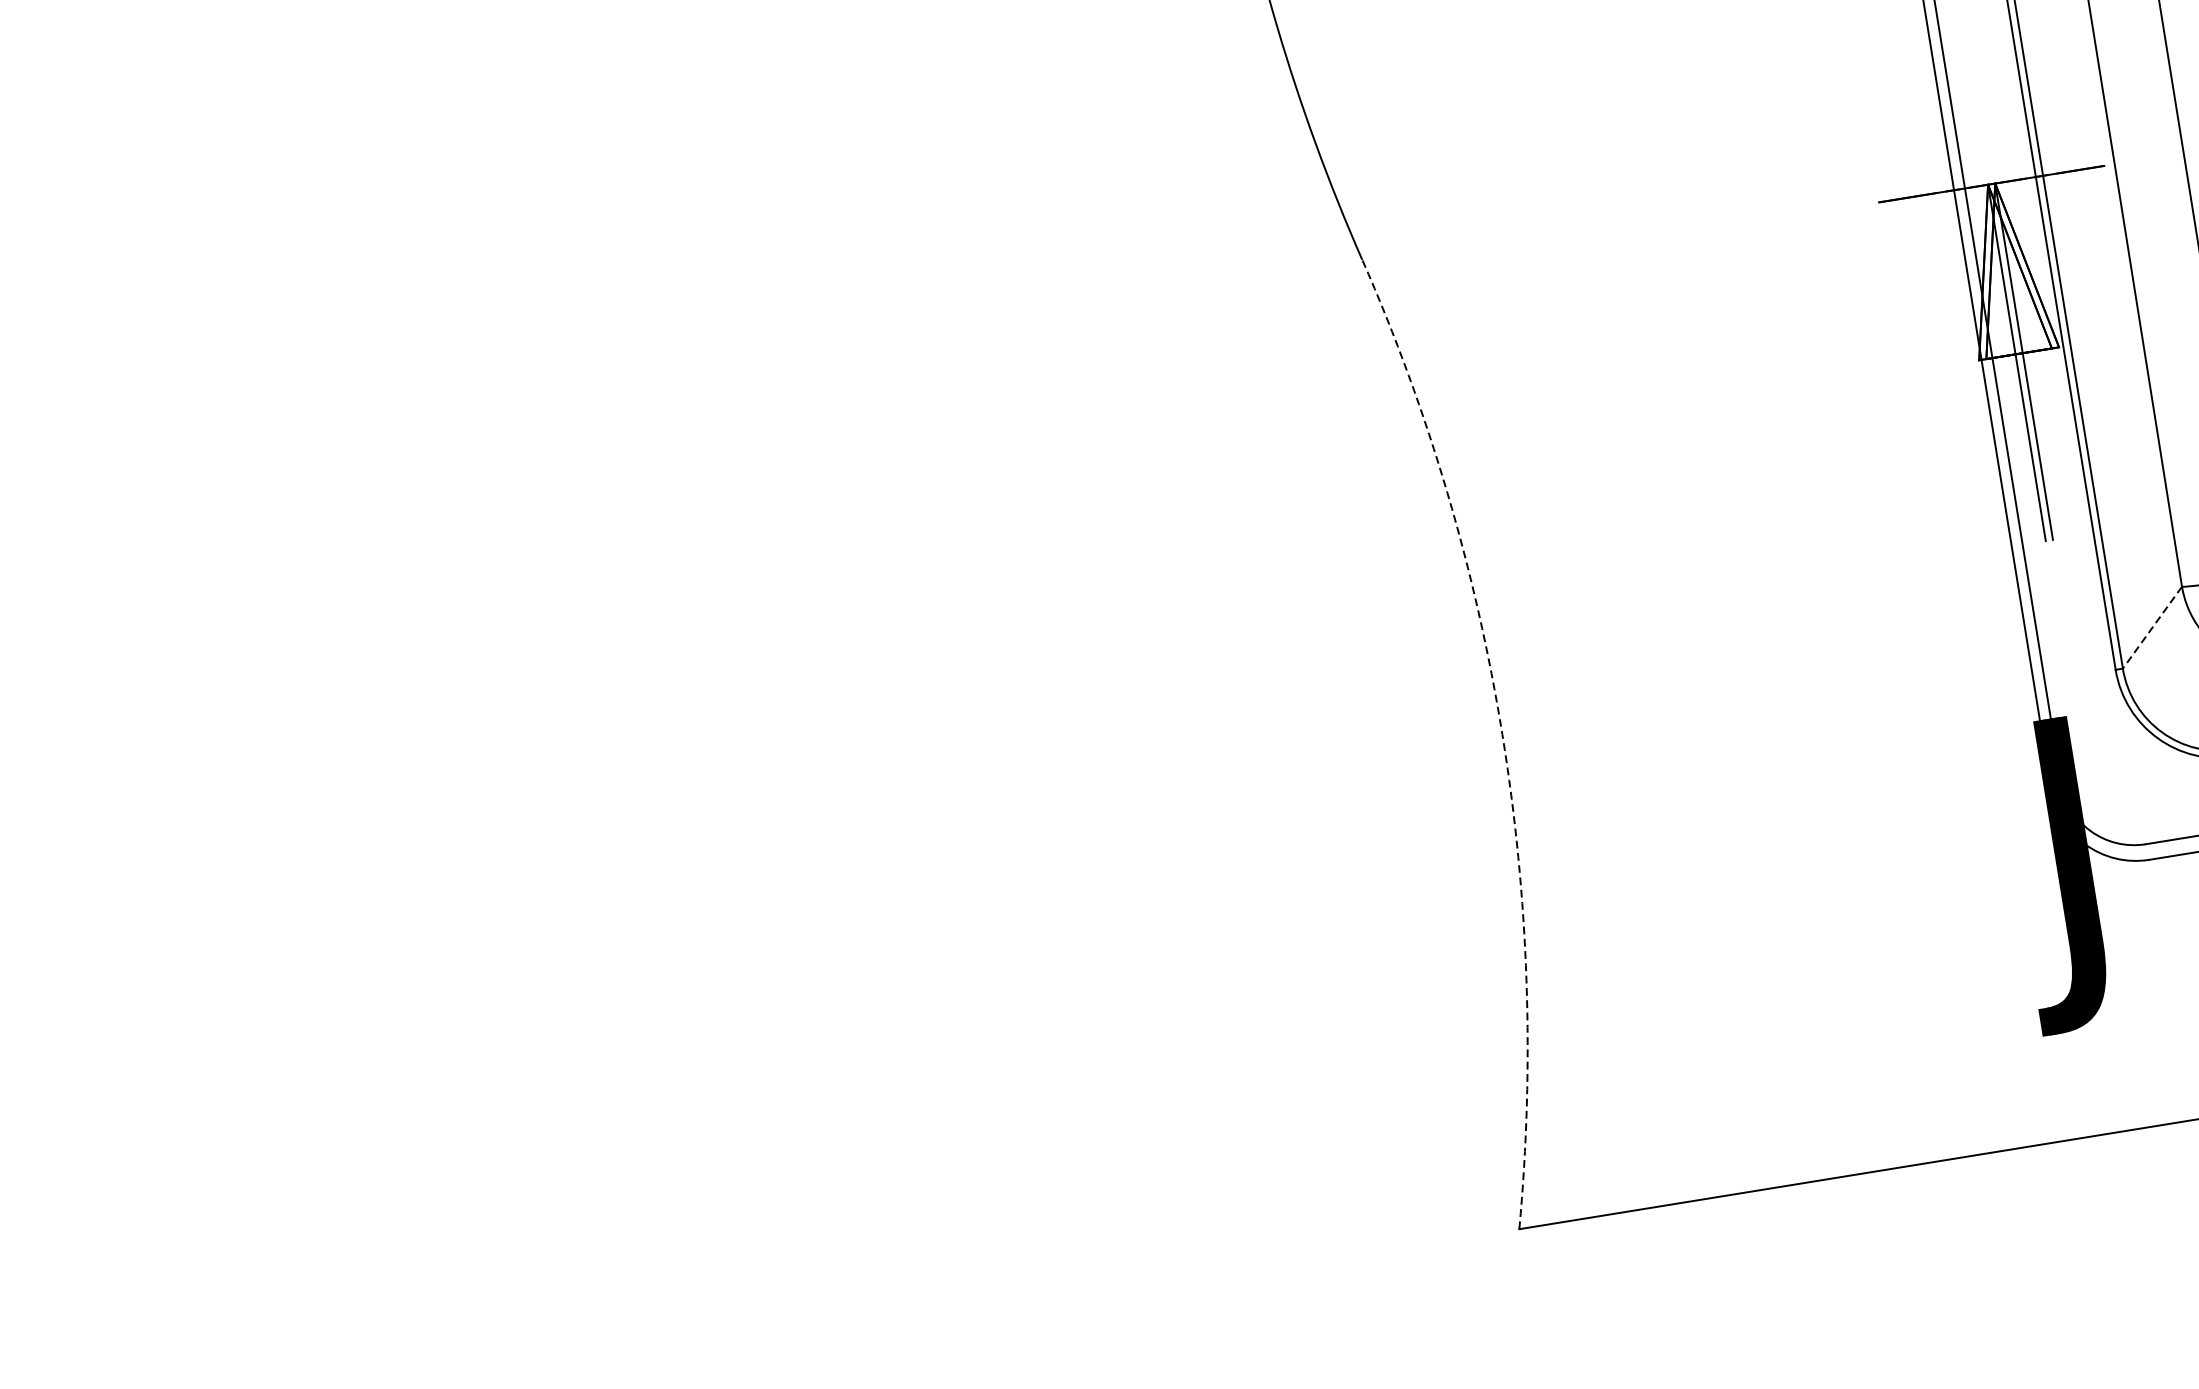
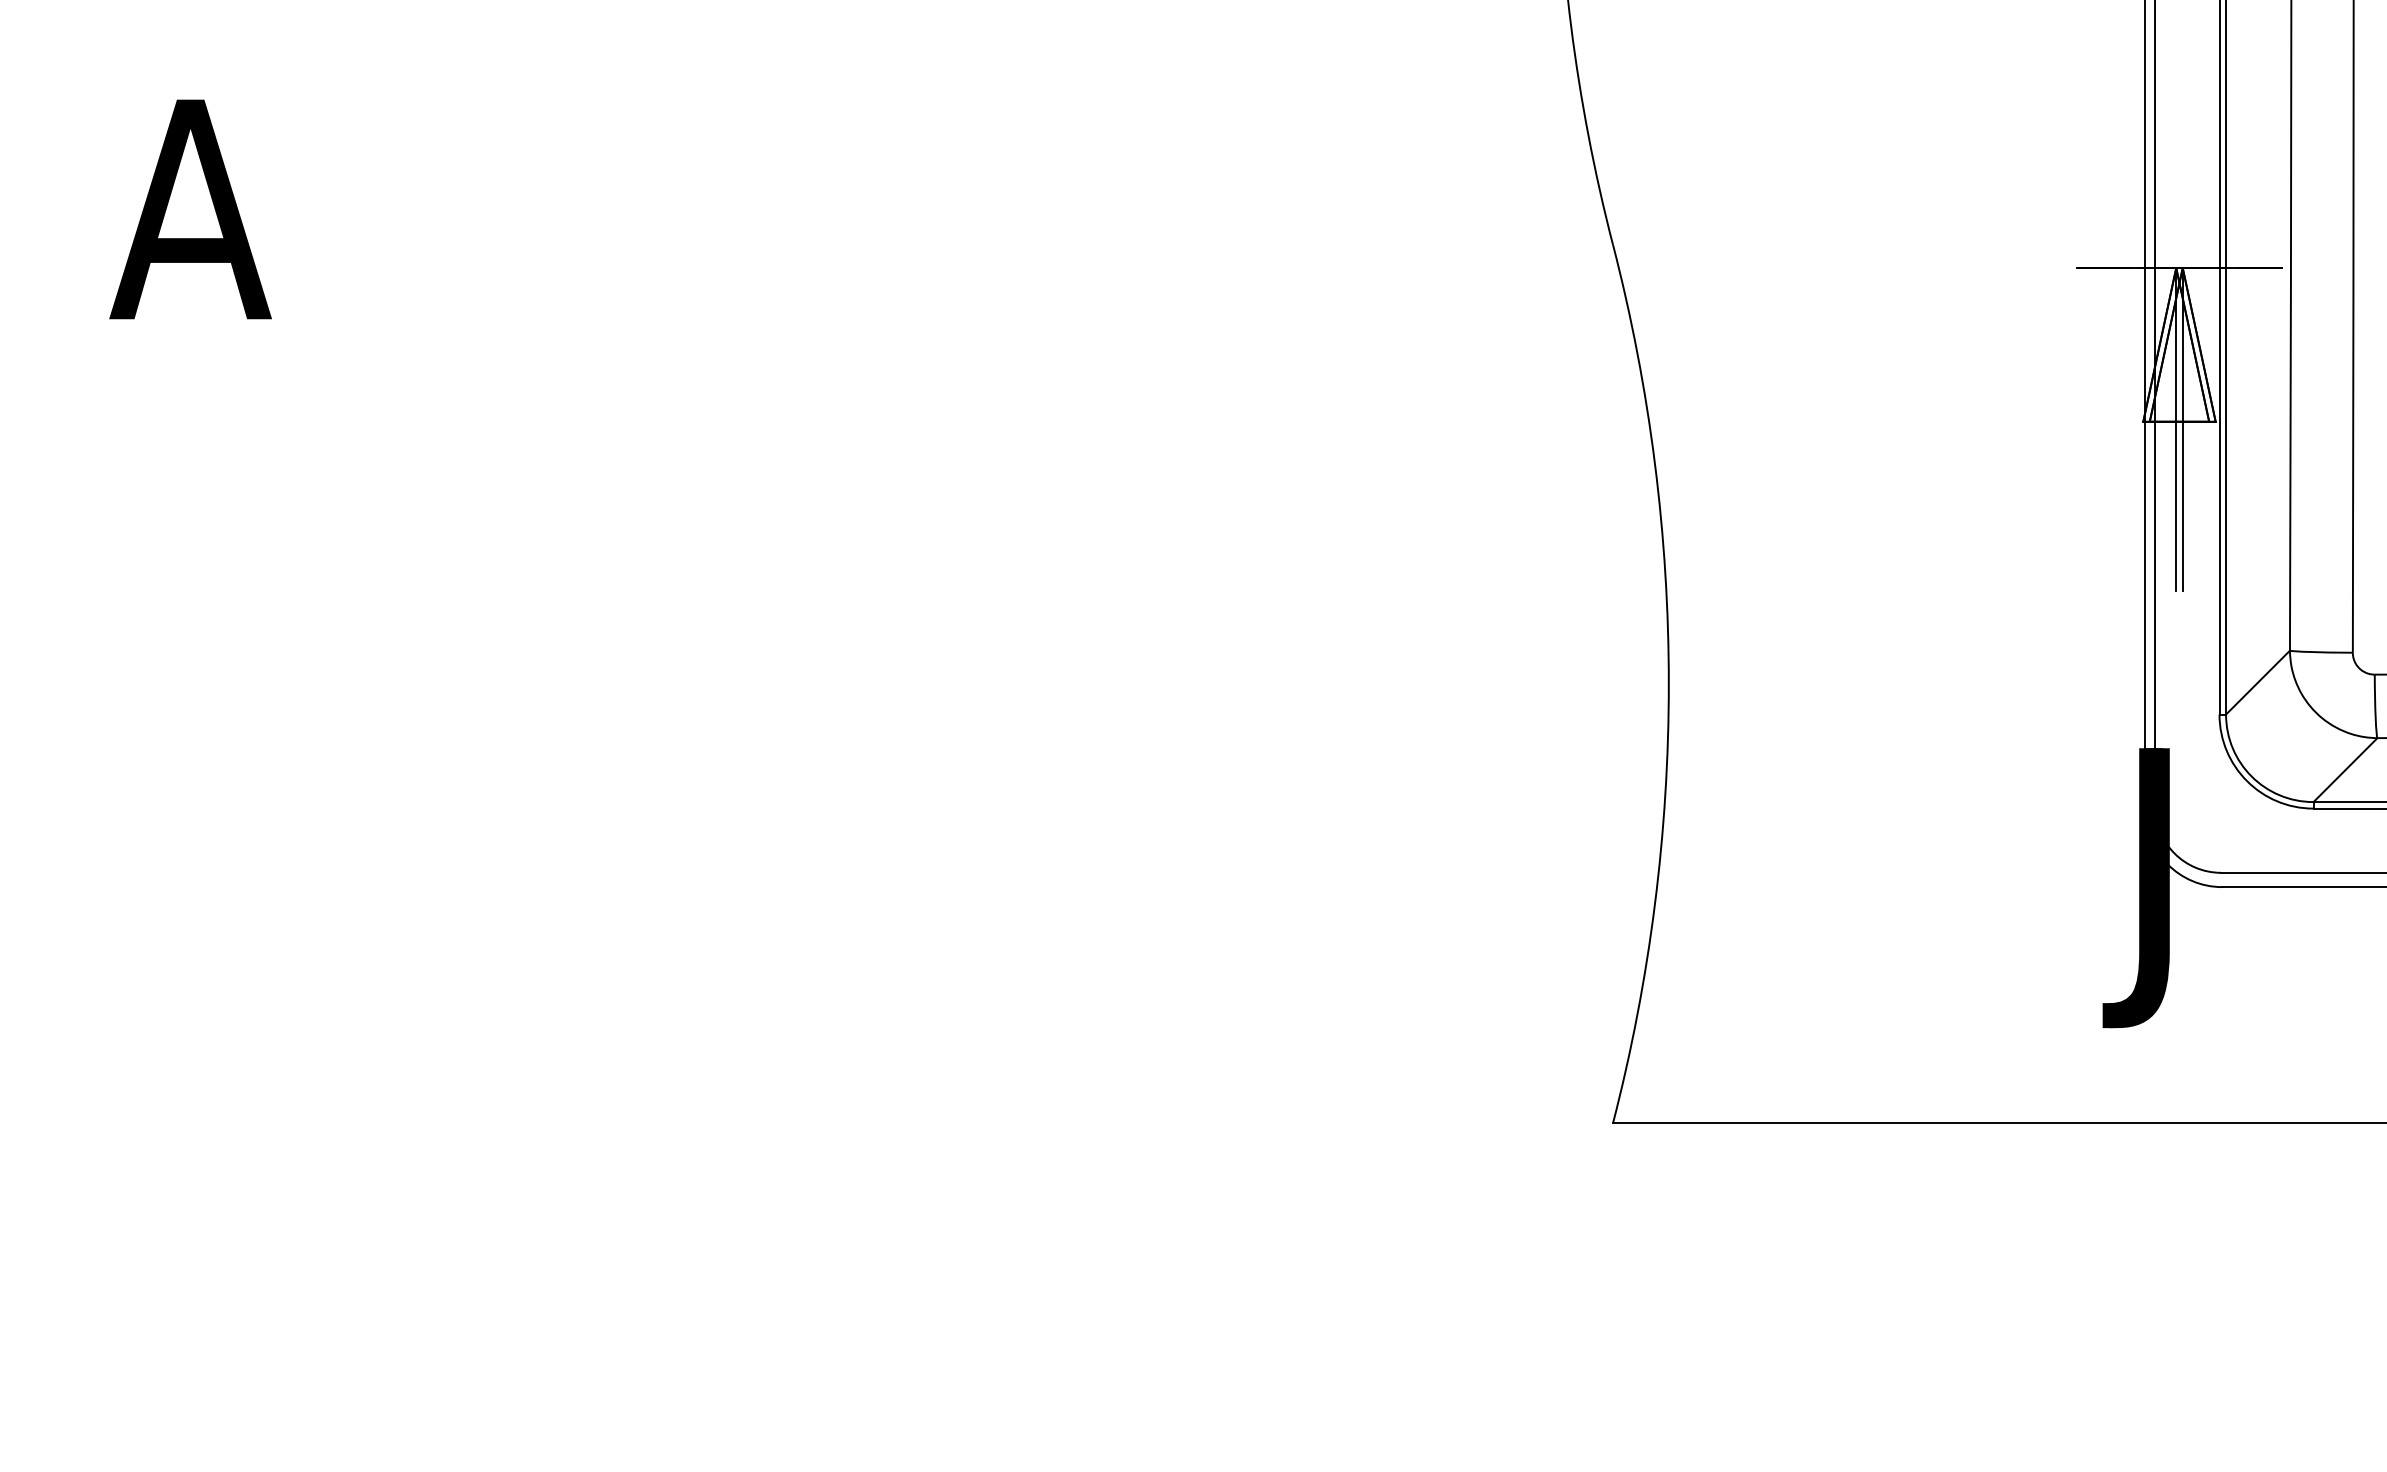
line: (2151, 627) -> (2257, 682), dashed -> solid
arc: (1502, 735) -> (1668, 684), dashed -> solid

